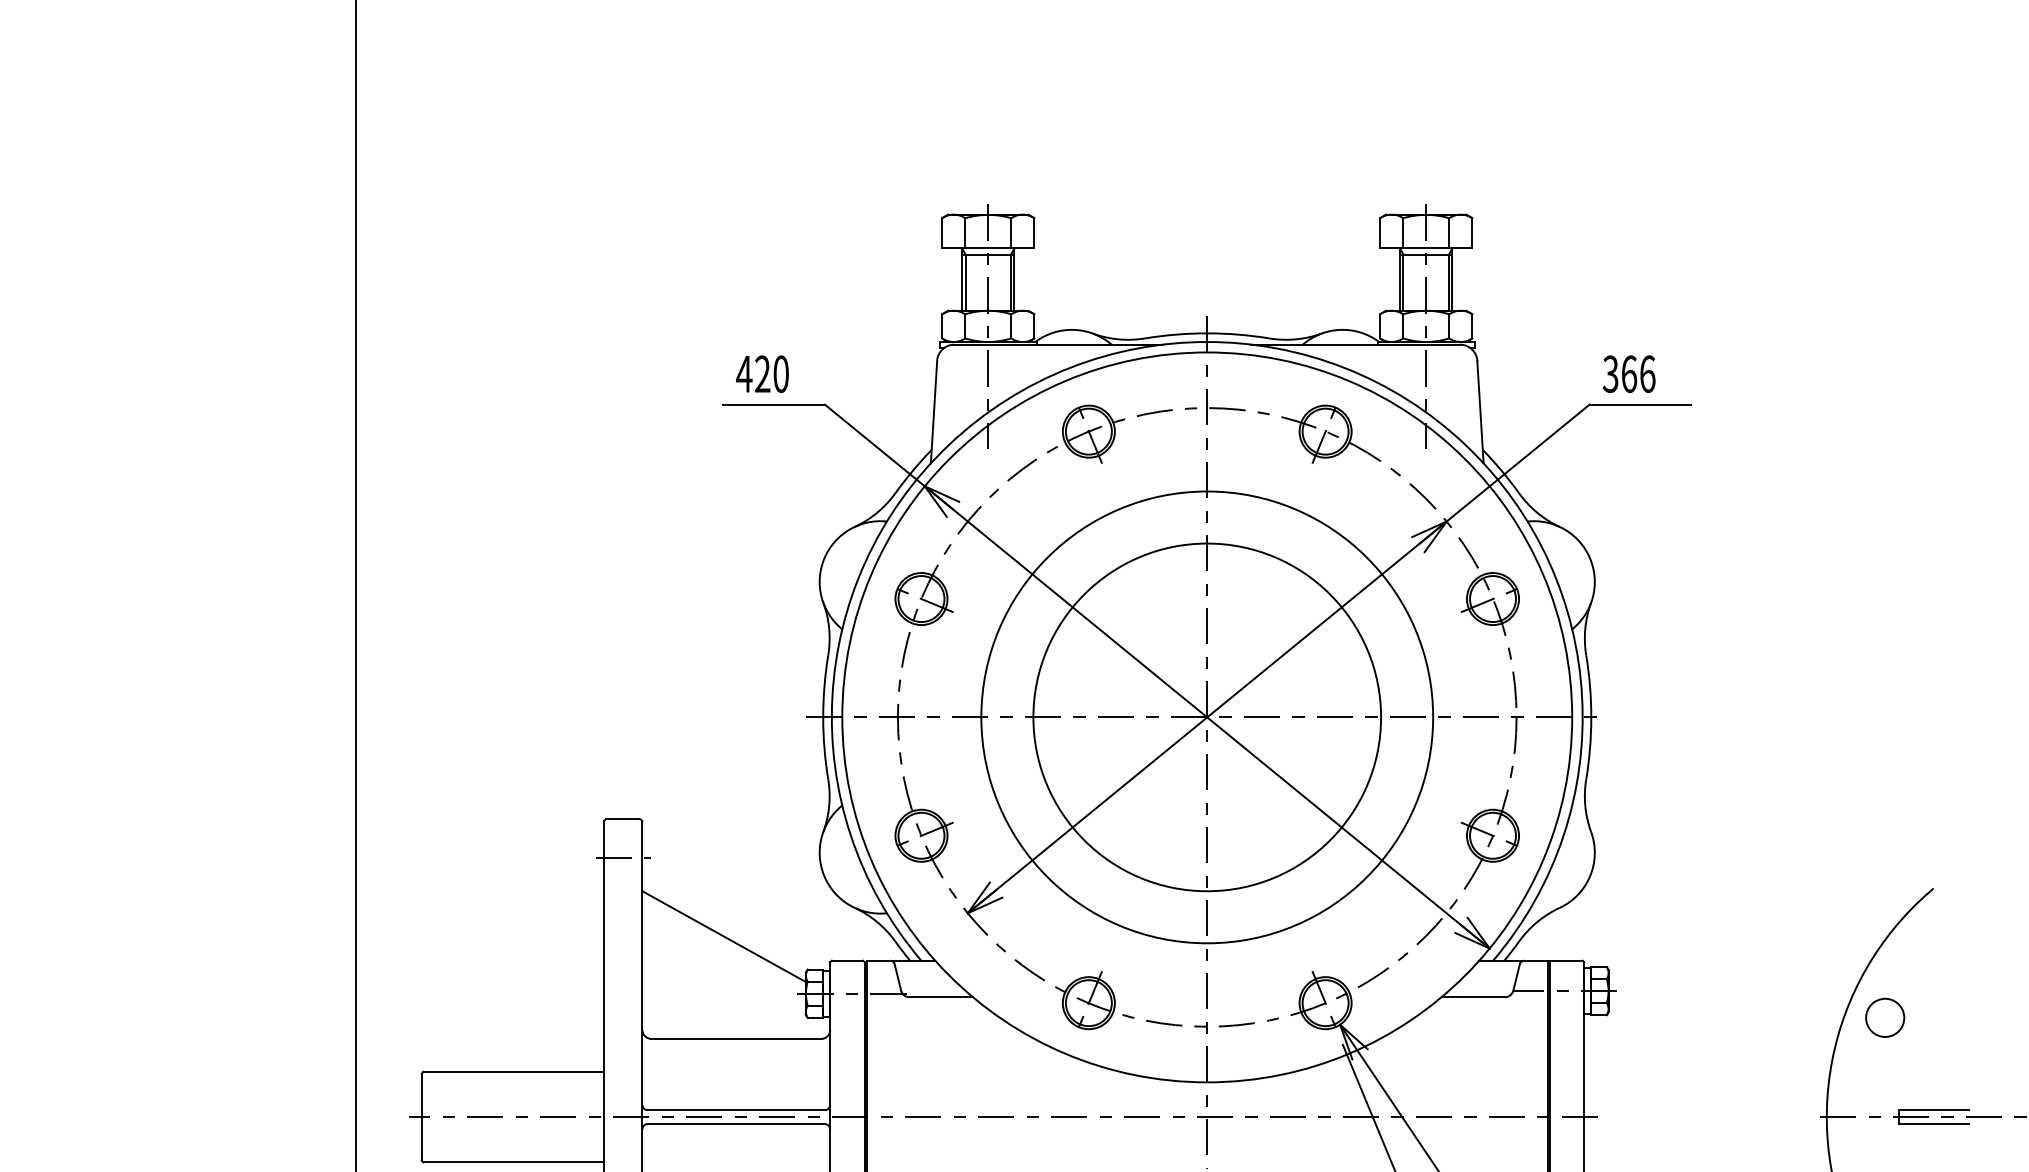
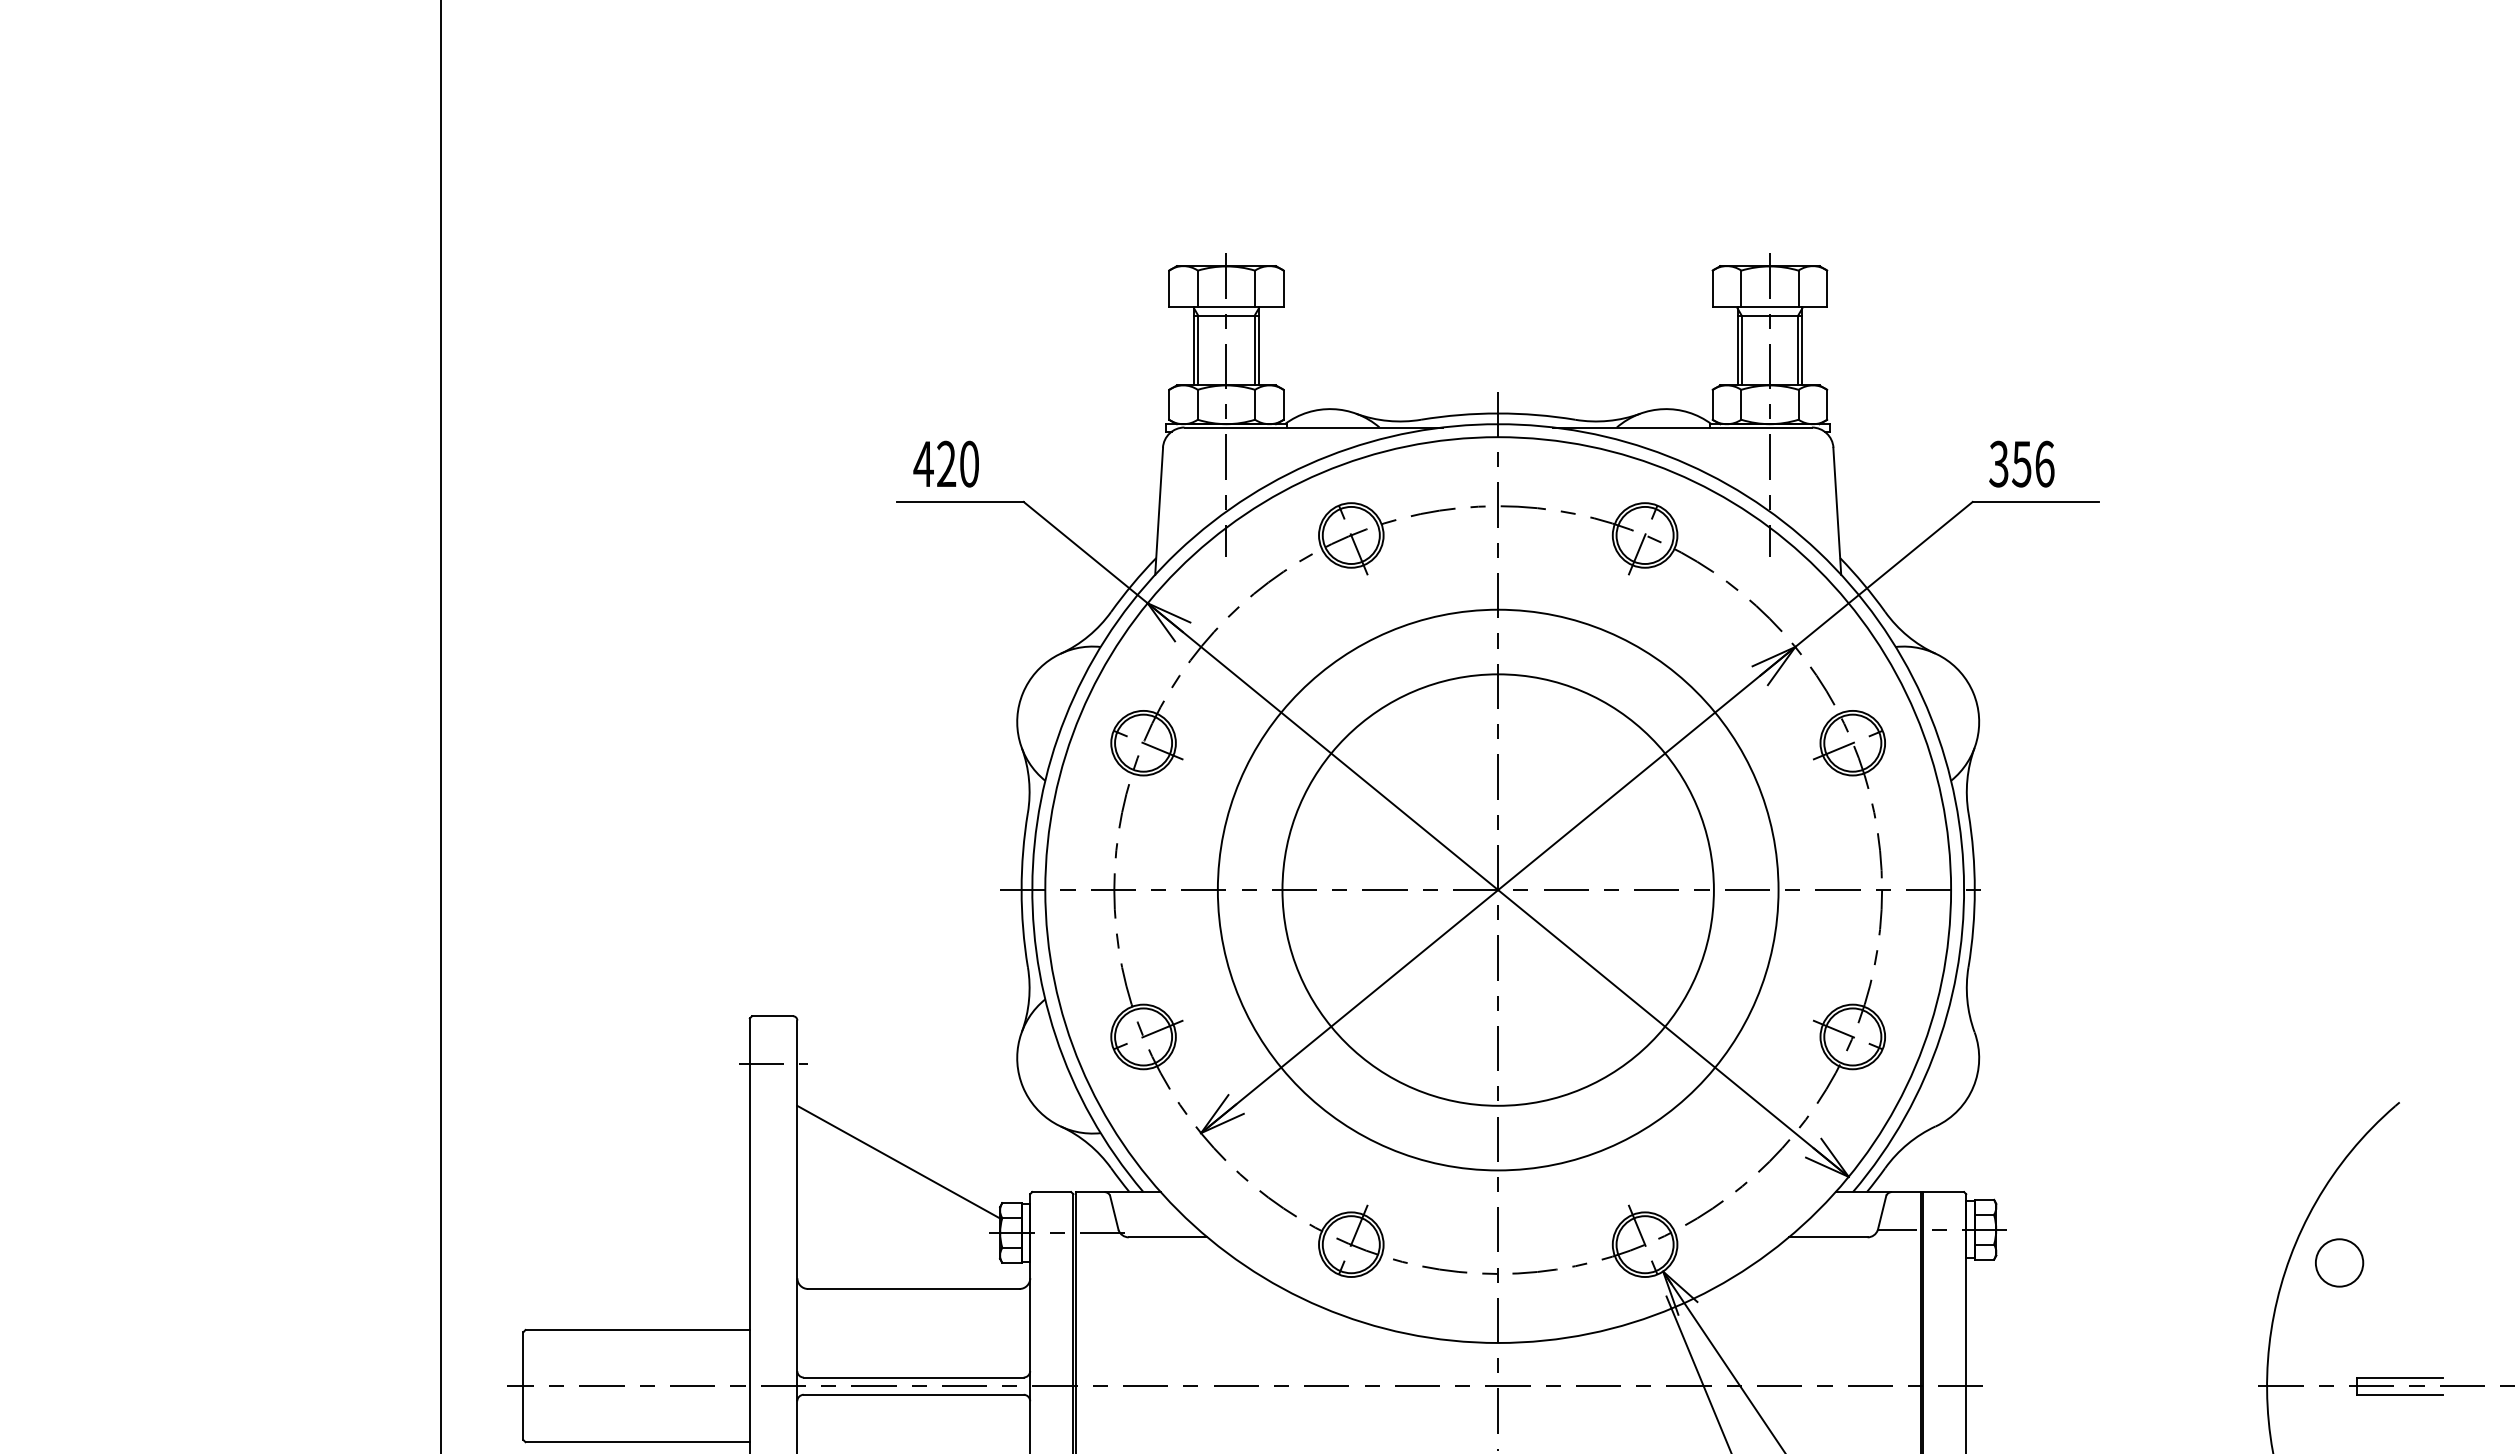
text: (1628, 373) -> (2021, 463), 366 -> 356

